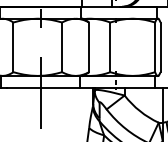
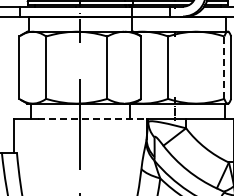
line: (155, 47) -> (224, 67), solid -> dashed
line: (50, 87) -> (92, 118), solid -> dashed

